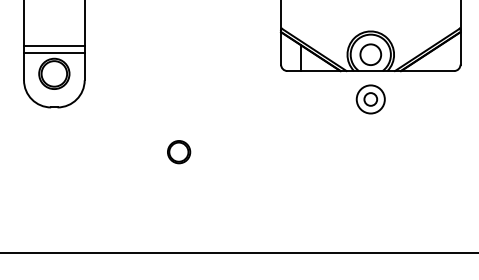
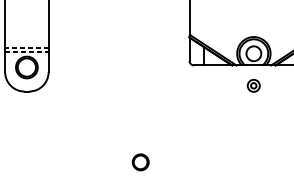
line: (53, 46) -> (26, 47), solid -> dashed
line: (54, 52) -> (26, 52), solid -> dashed
part: (370, 99) -> (253, 85), size x0.6
part: (179, 152) -> (141, 162), moved

